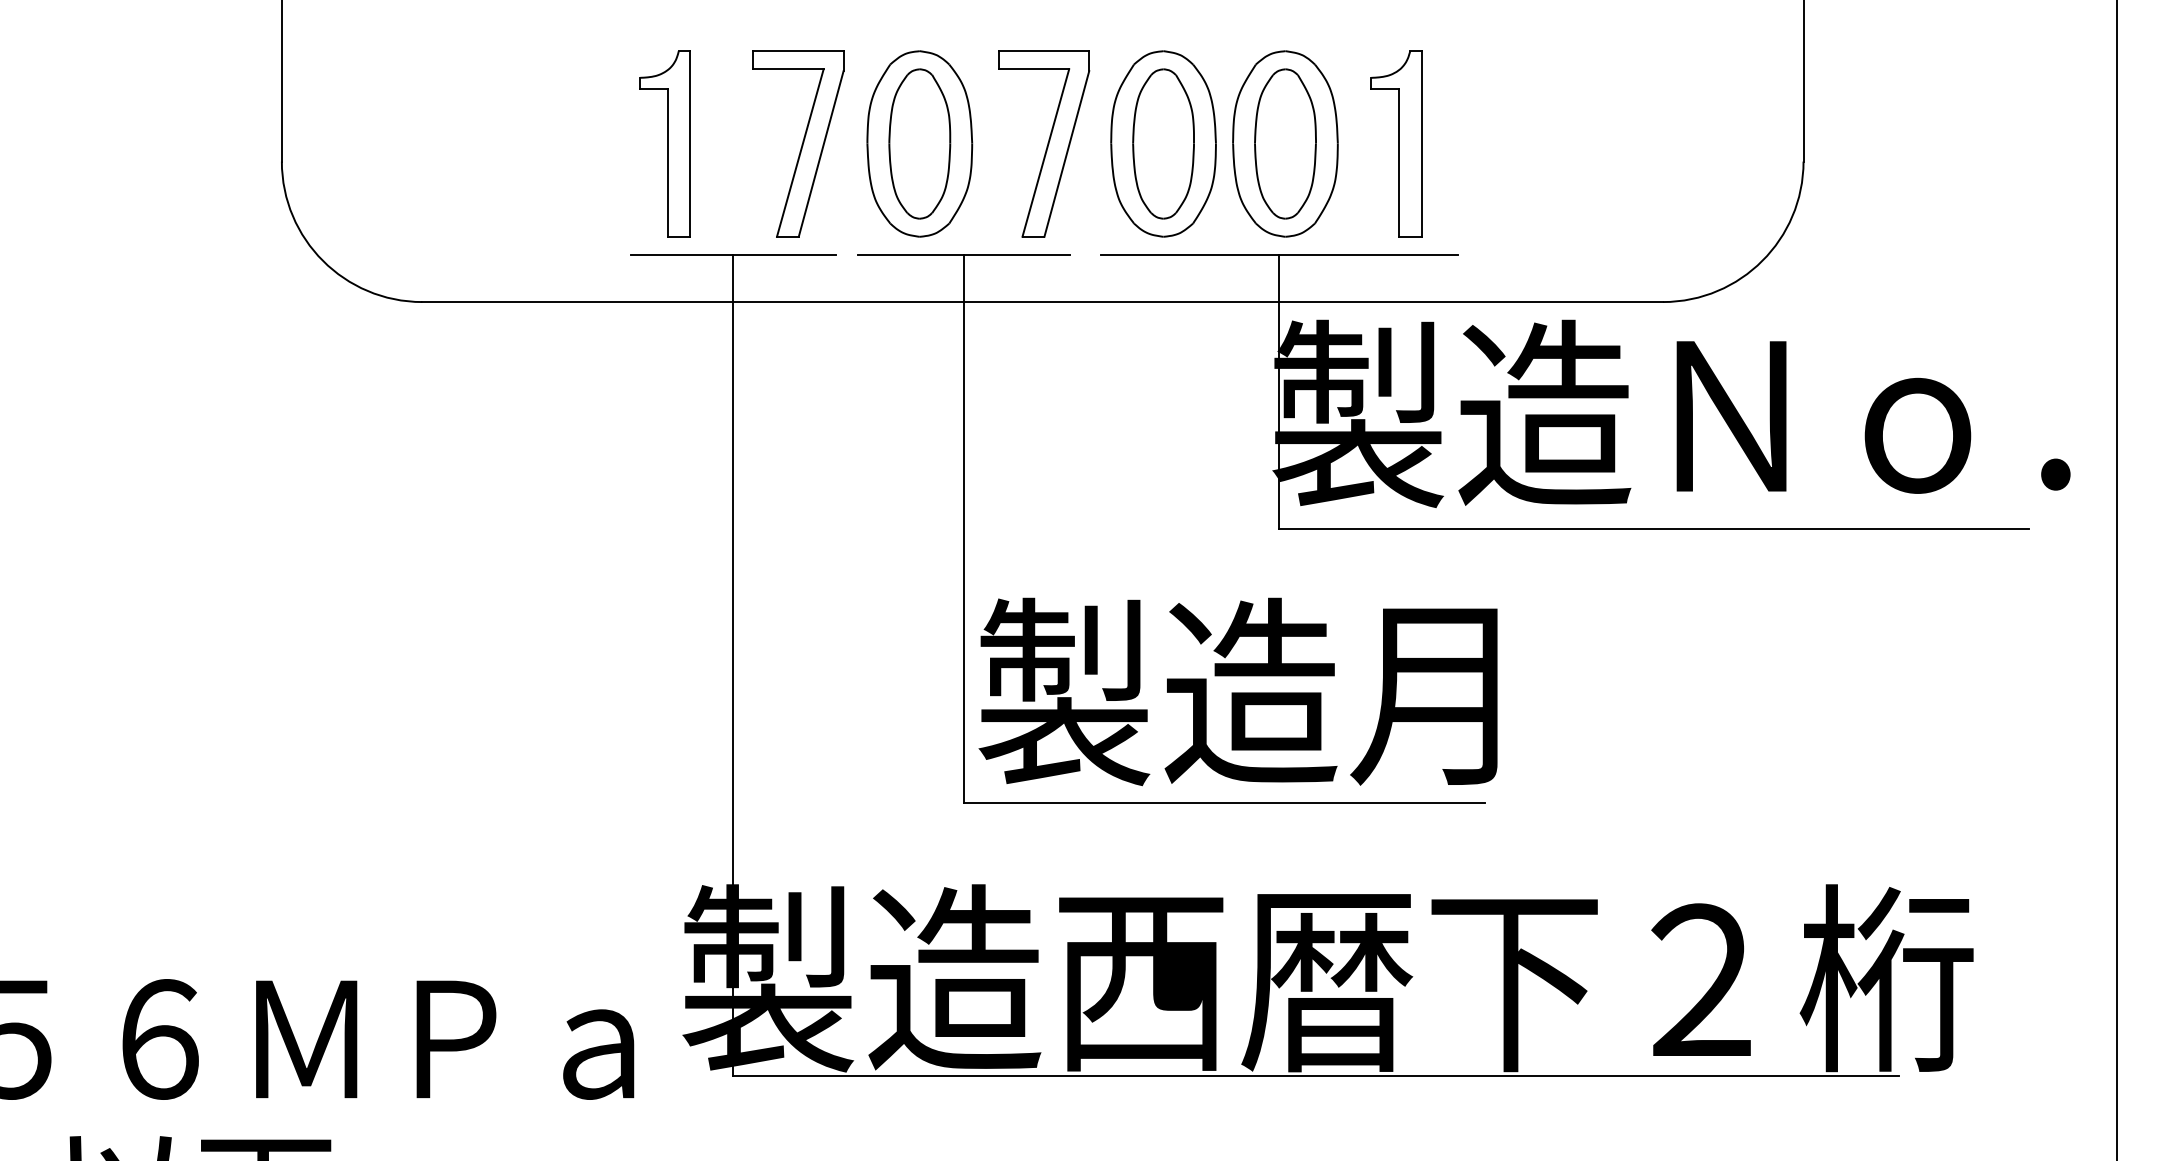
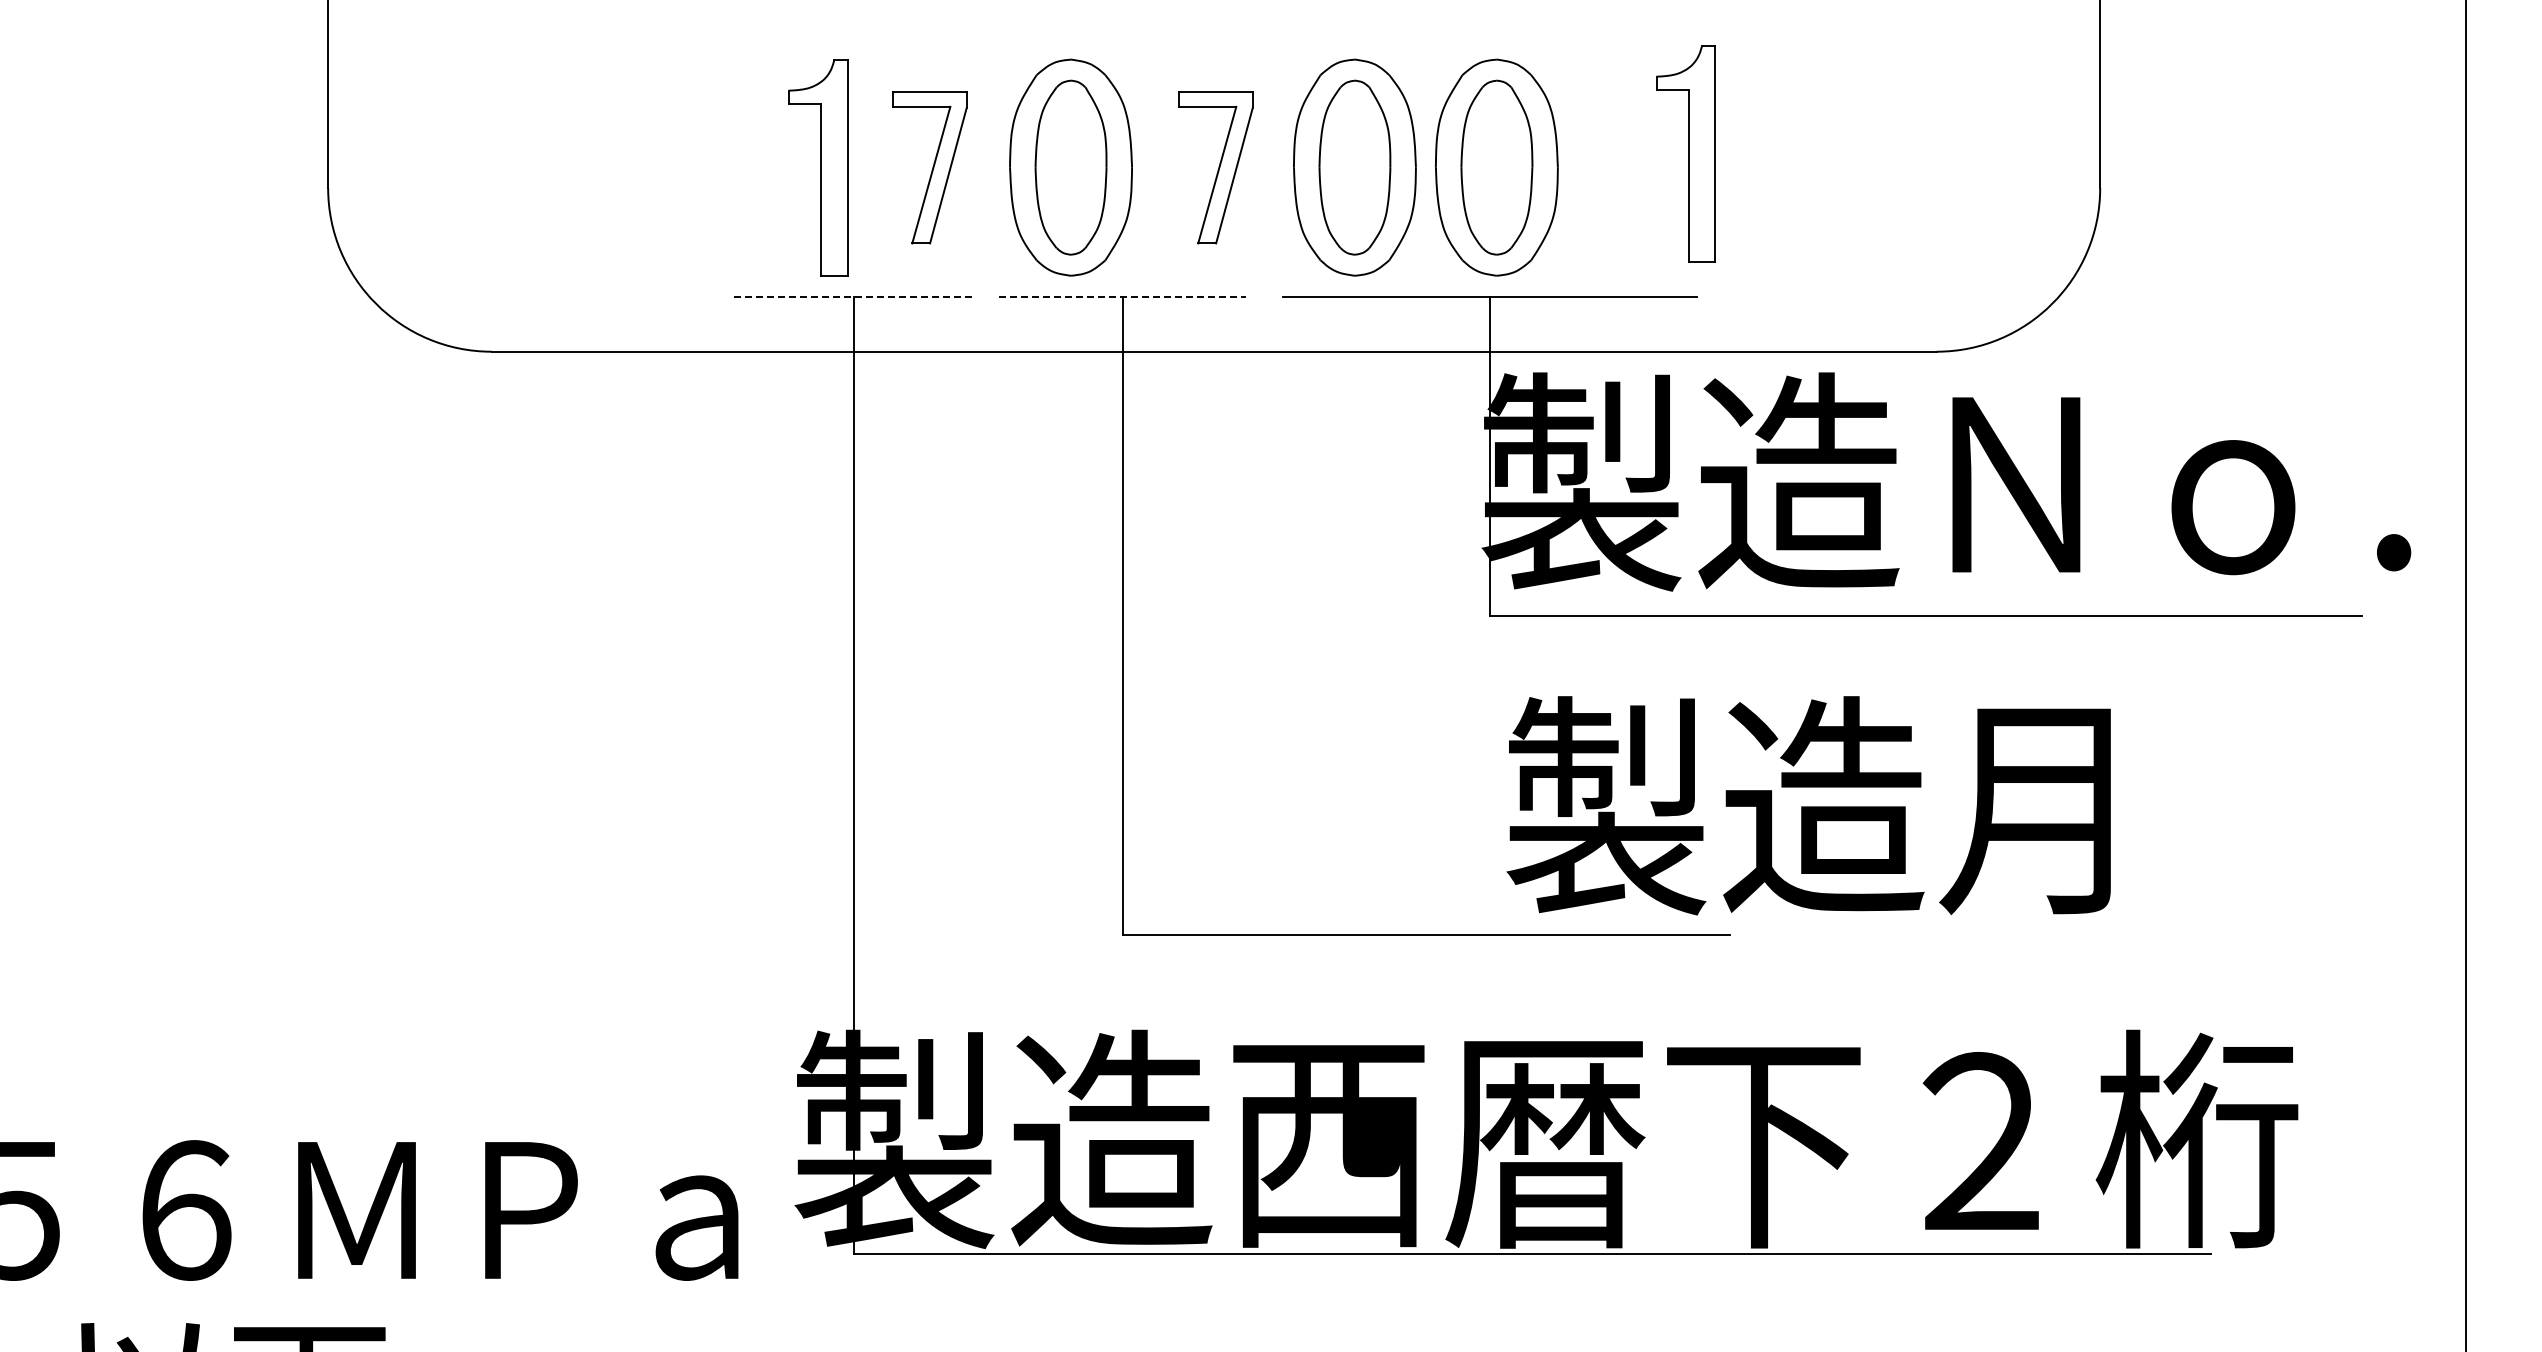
part: (665, 143) -> (818, 167), moved
part: (798, 143) -> (929, 167), size x0.7
part: (1043, 143) -> (1215, 167), size x0.7
part: (1395, 143) -> (1685, 153), moved
line: (732, 254) -> (853, 296), solid -> dashed
line: (964, 254) -> (1123, 296), solid -> dashed
text: (1237, 691) -> (1808, 805), moved

